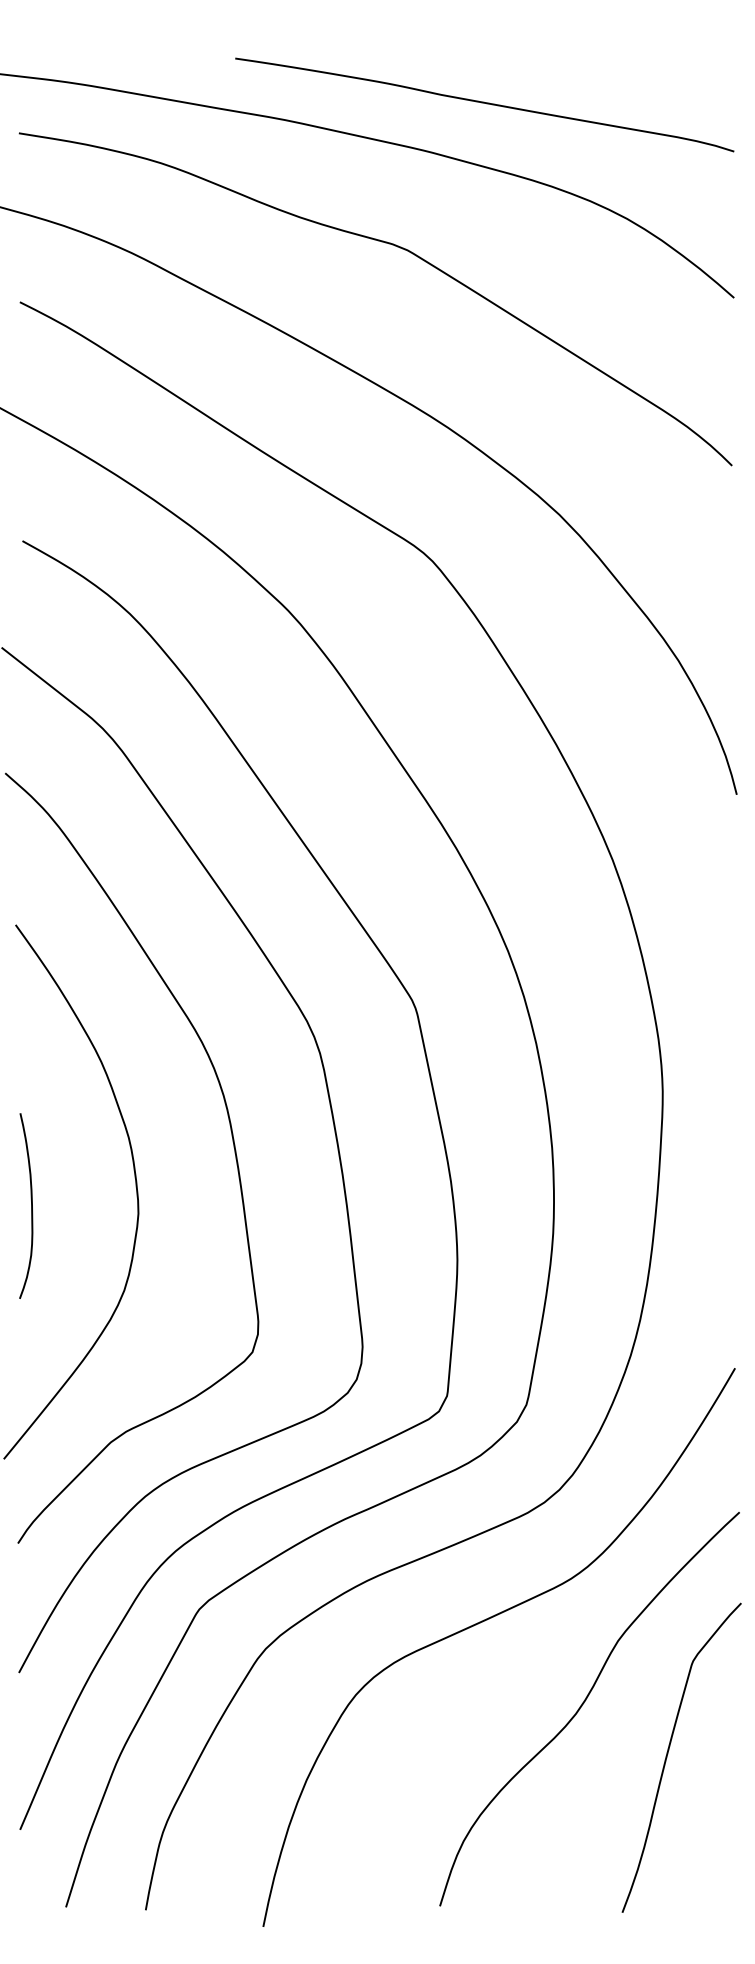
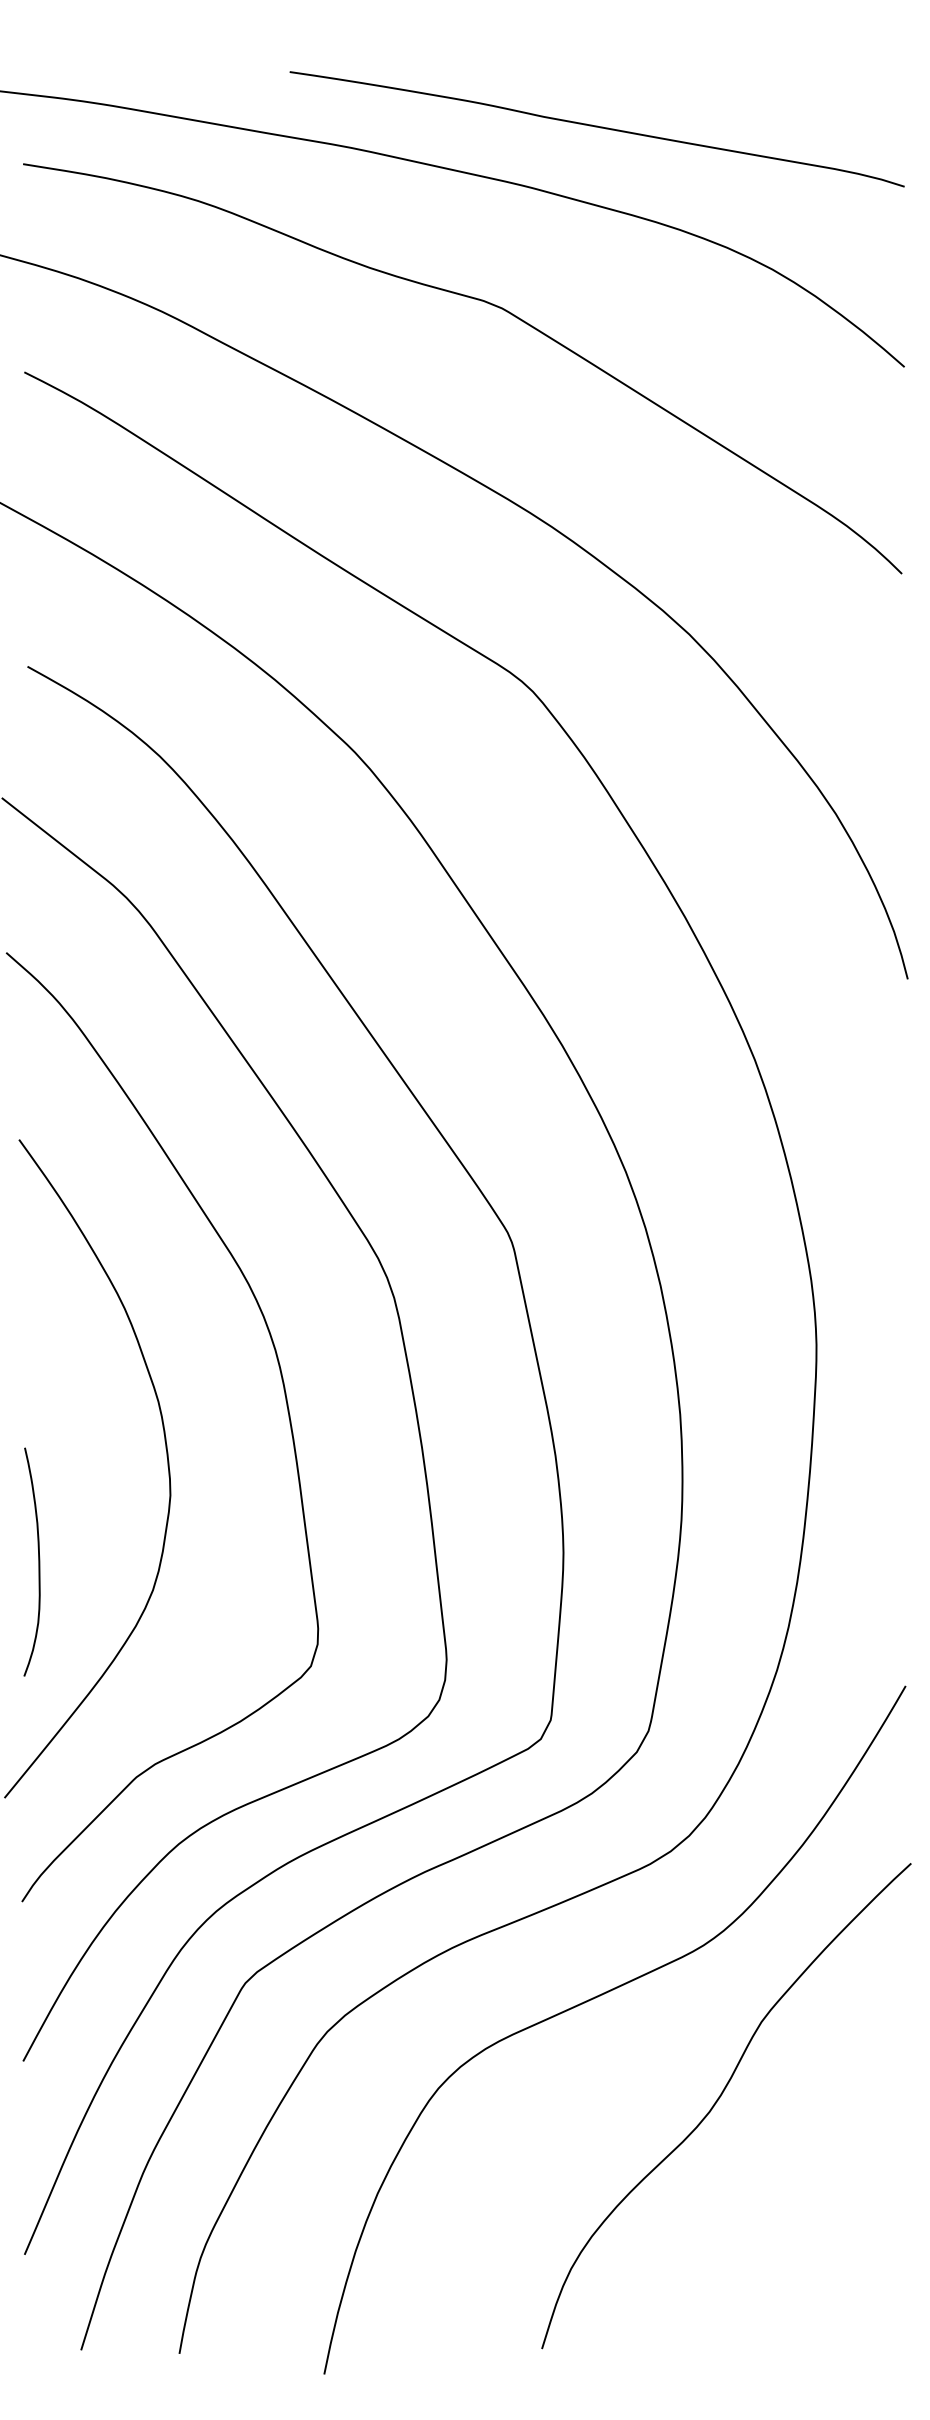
curve: (31, 1205) -> (38, 1561), moved
curve: (668, 1753) -> (823, 2160), removed

